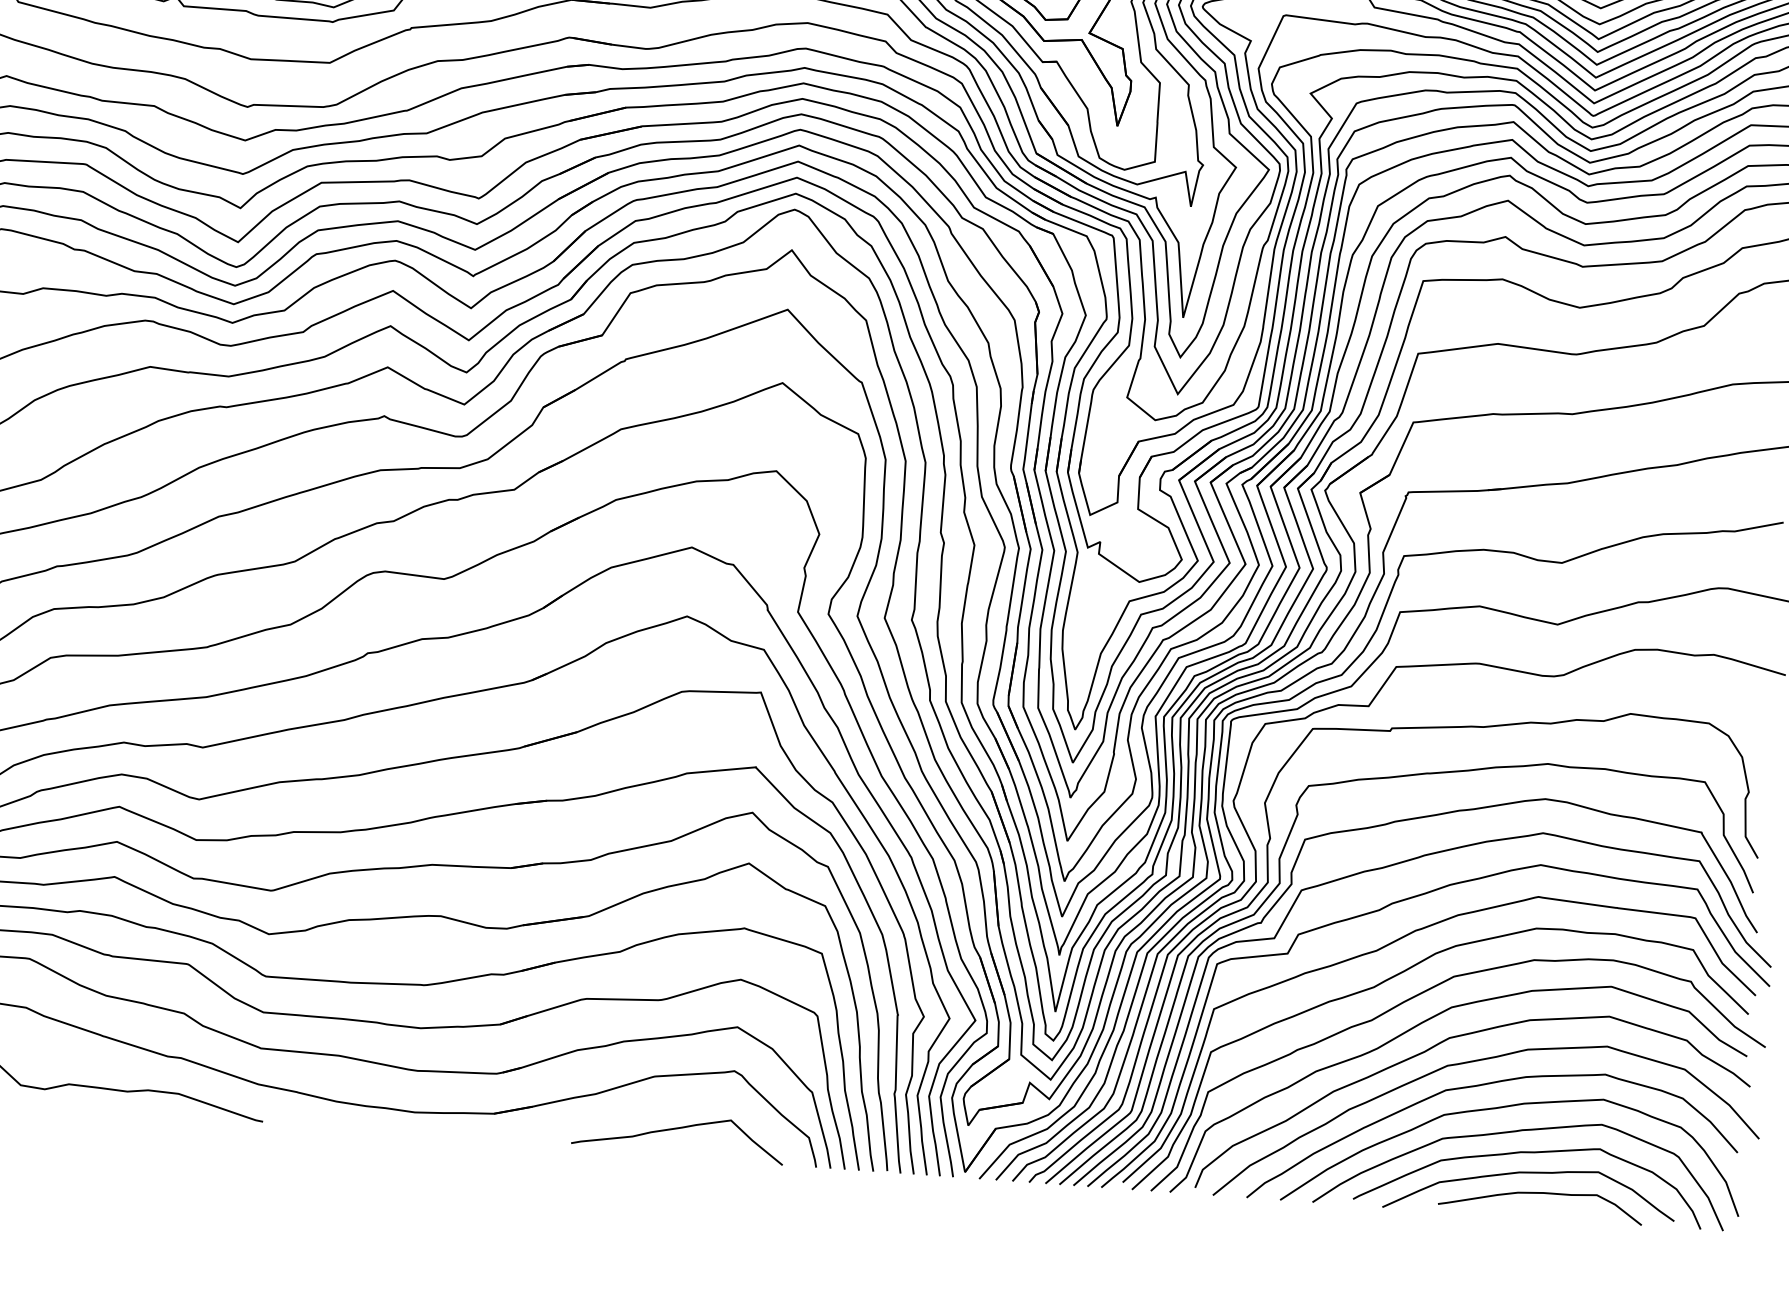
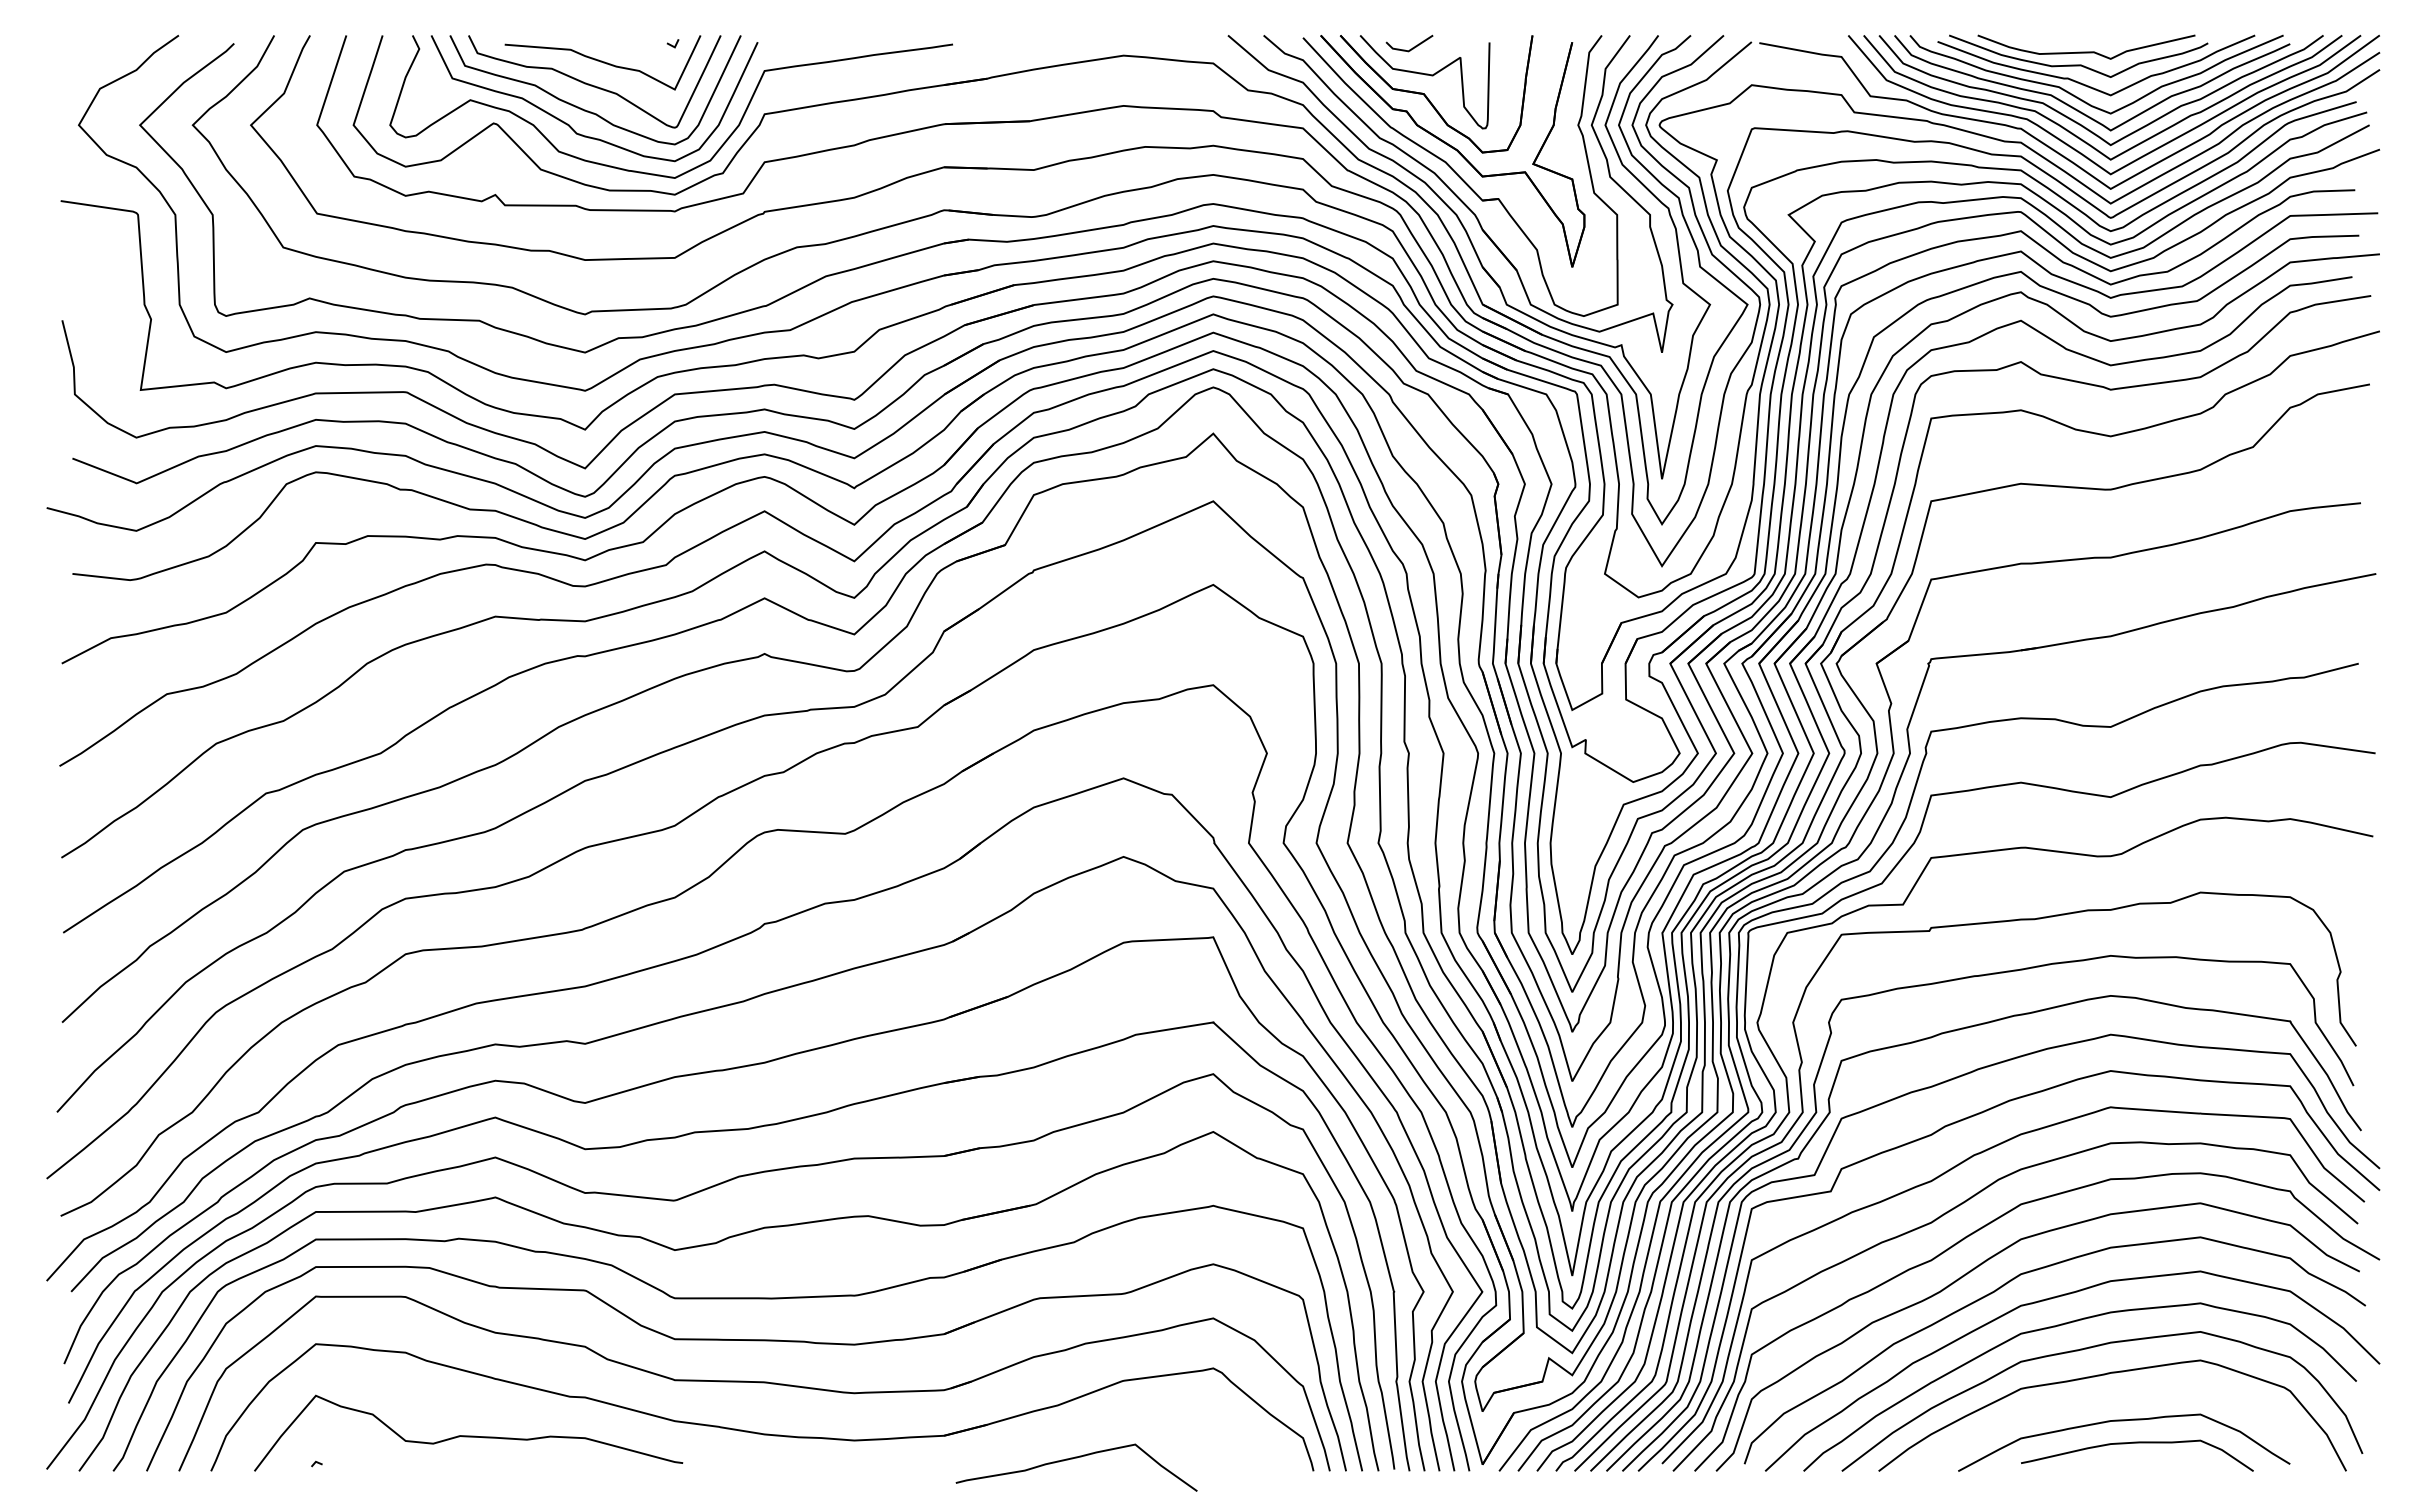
curve: (674, 1129) -> (1072, 1459), moved
curve: (1531, 1153) -> (2122, 1398), removed

